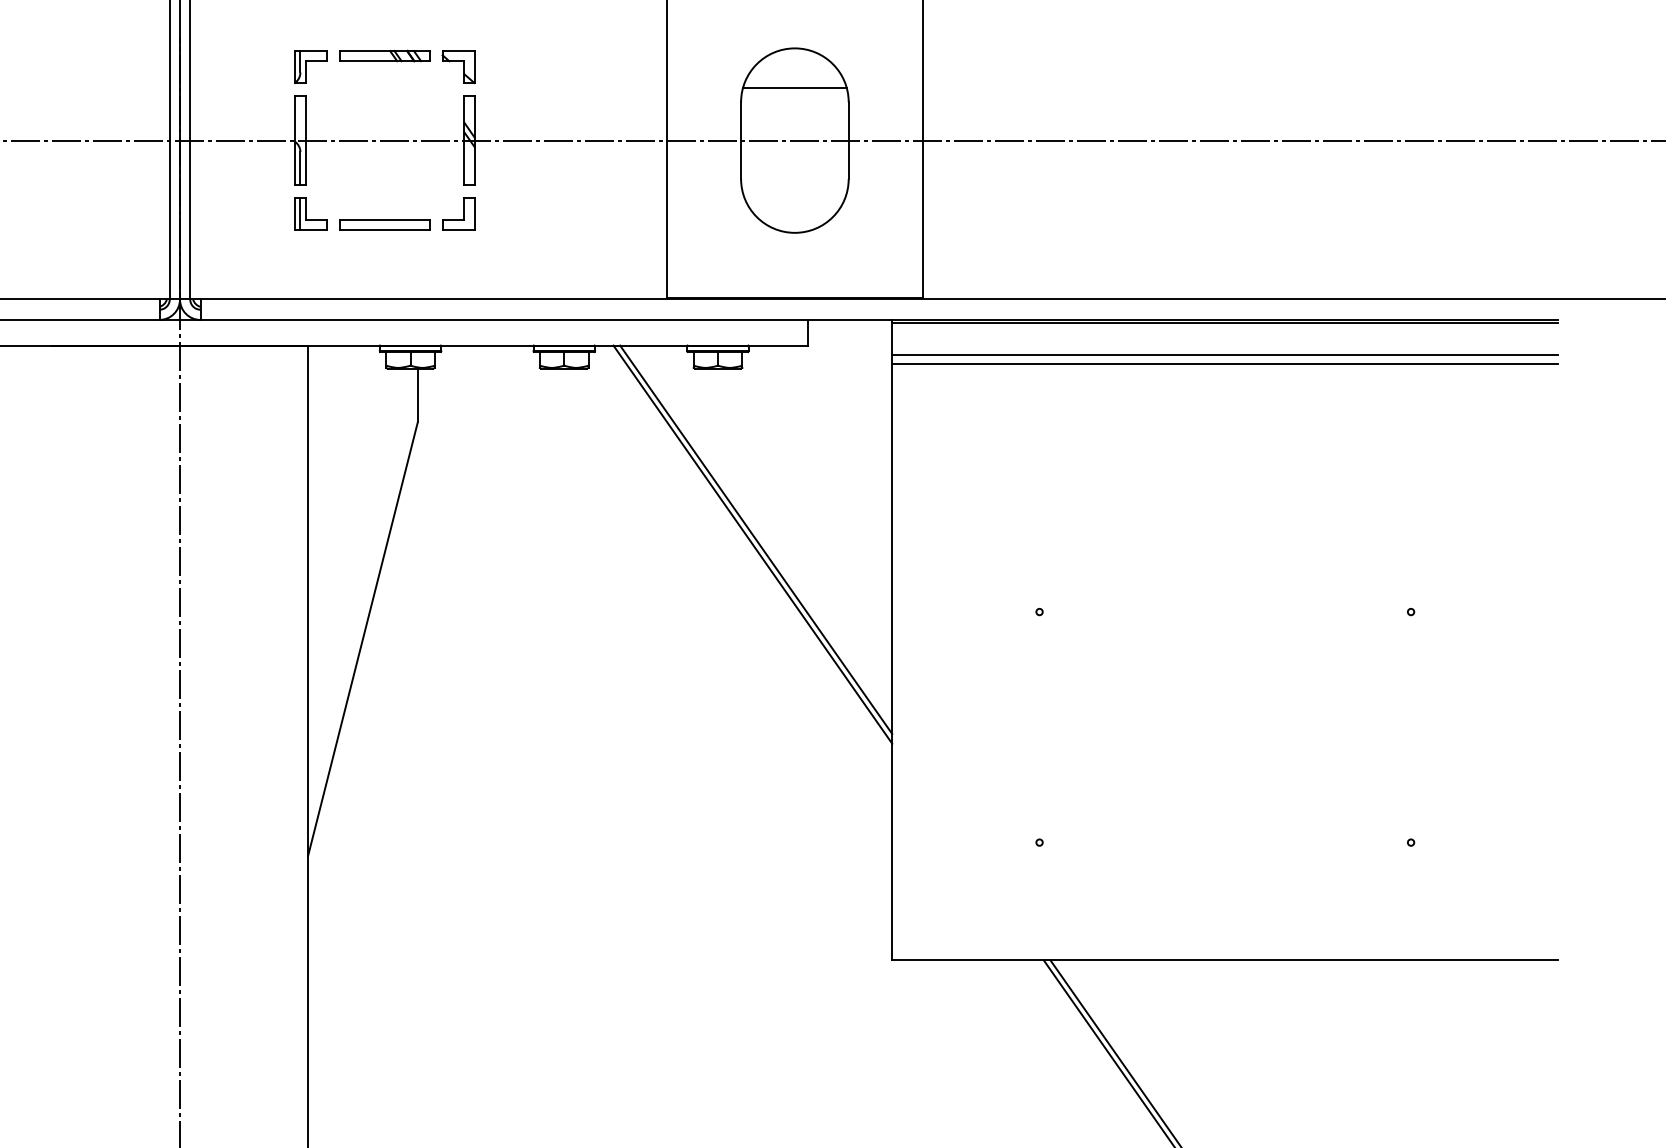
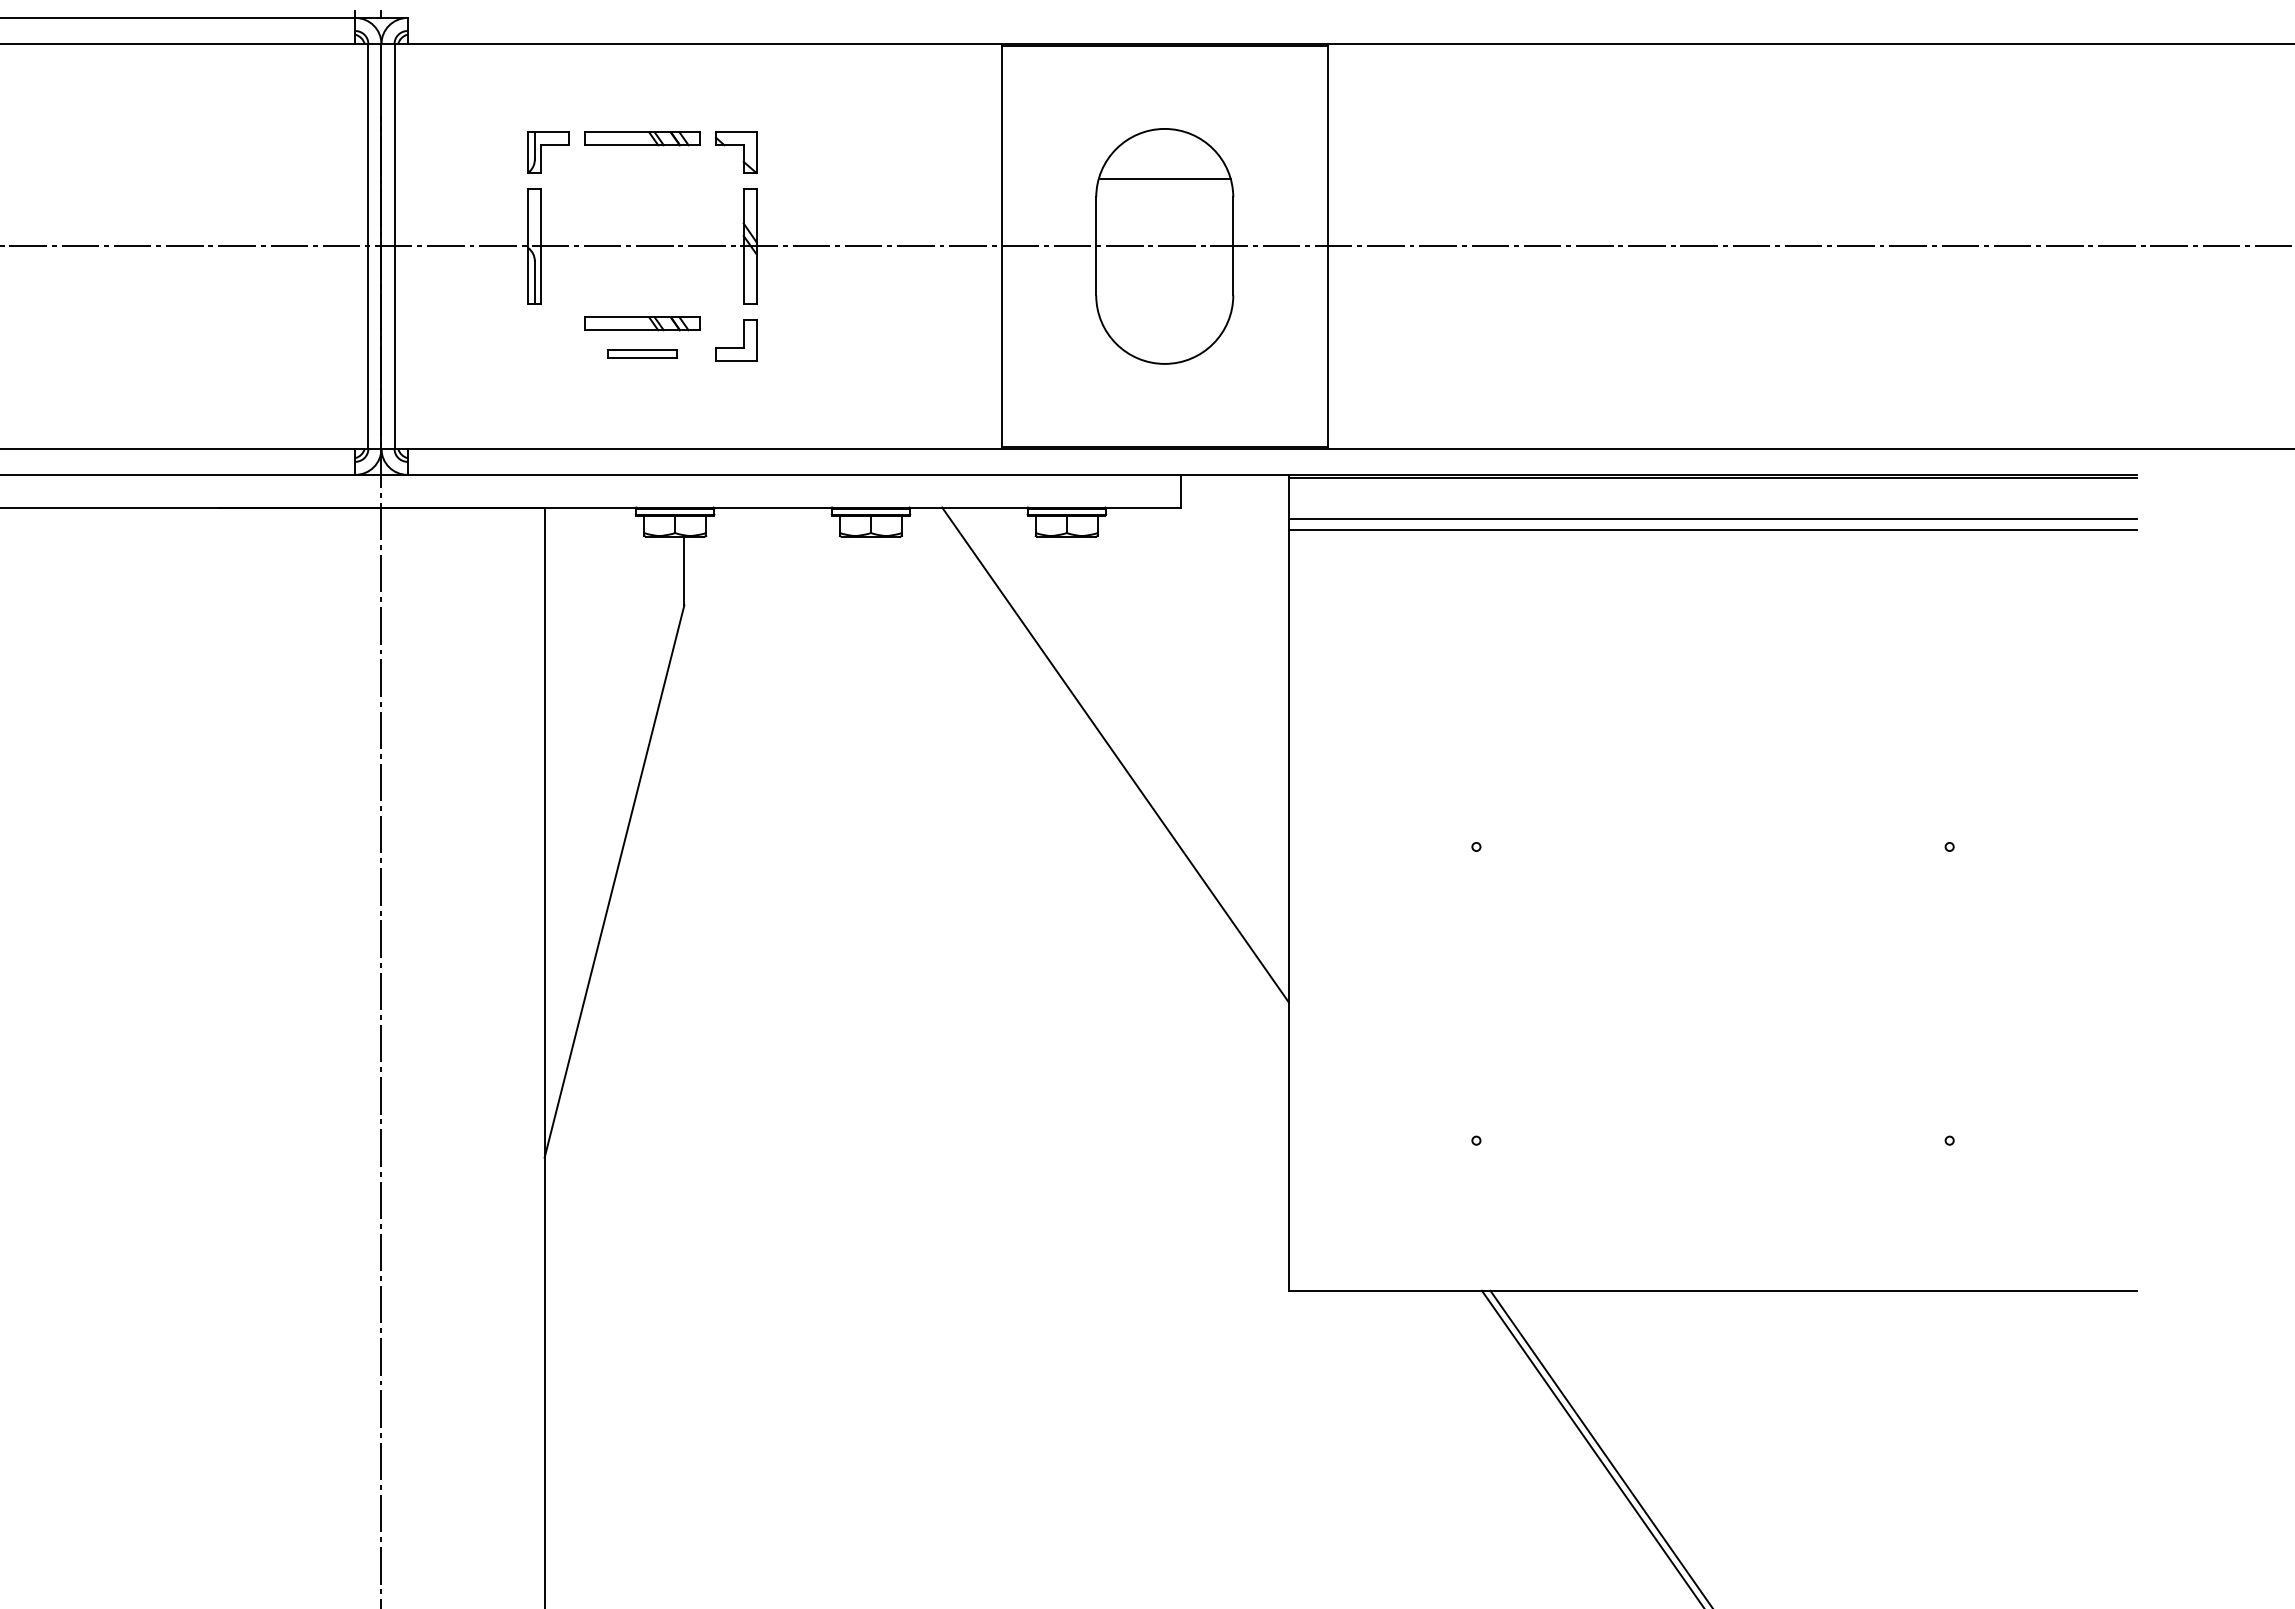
part: (384, 201) -> (642, 323), added
part: (305, 214) -> (541, 340), removed
part: (384, 225) -> (642, 354), size x0.6
line: (752, 544) -> (1110, 760), removed

